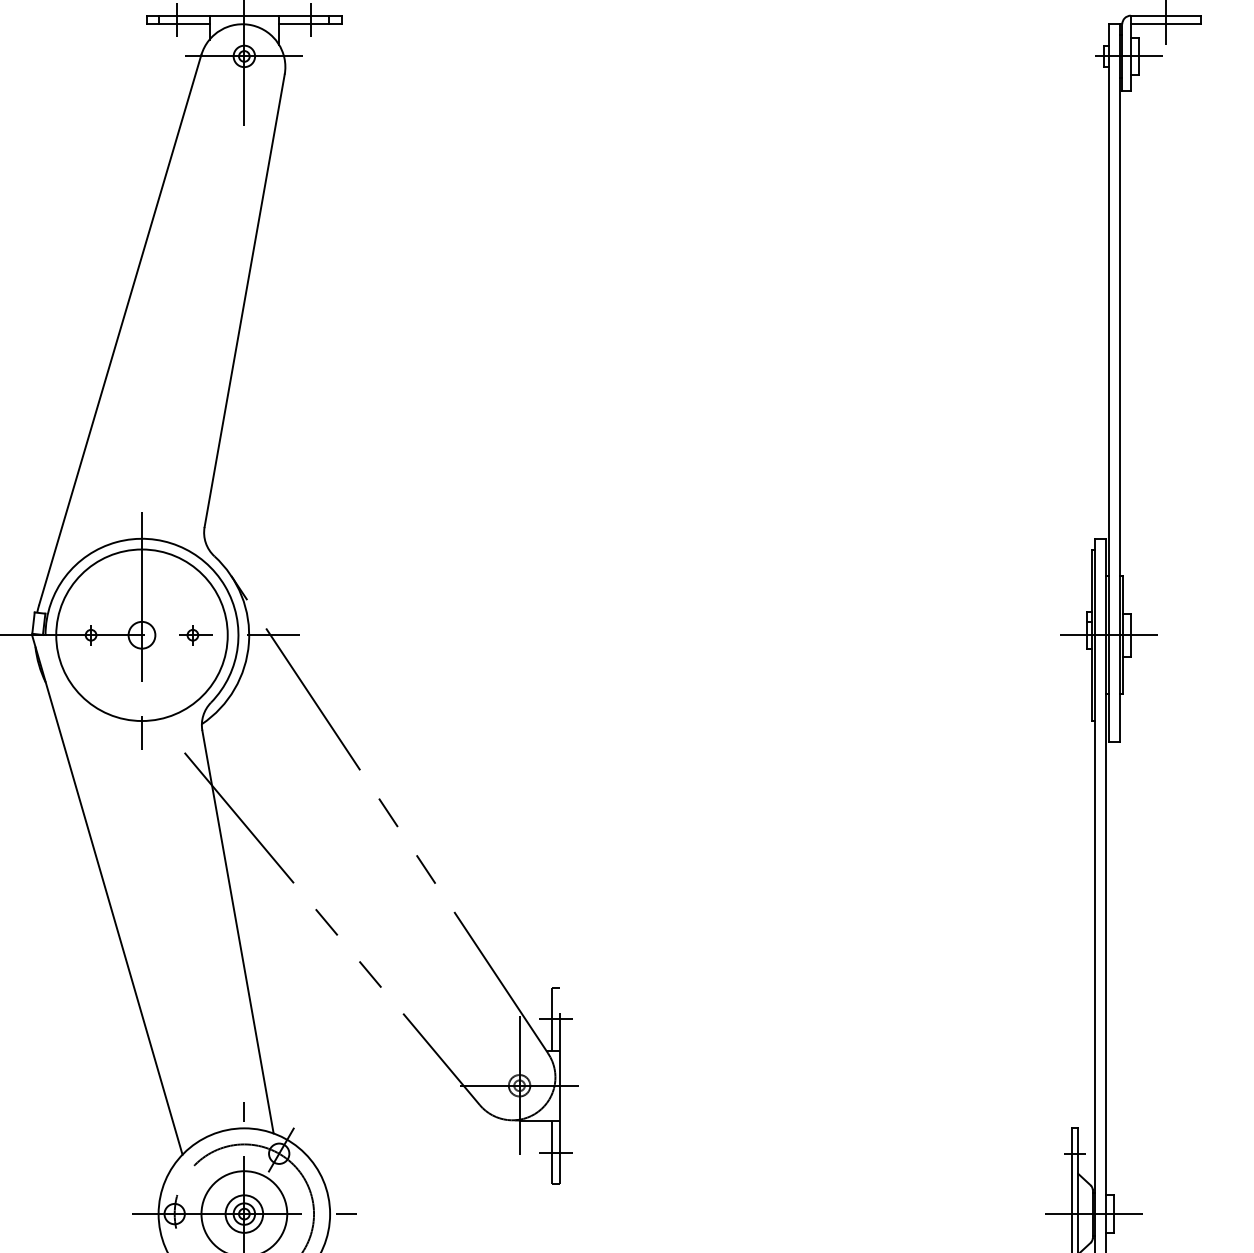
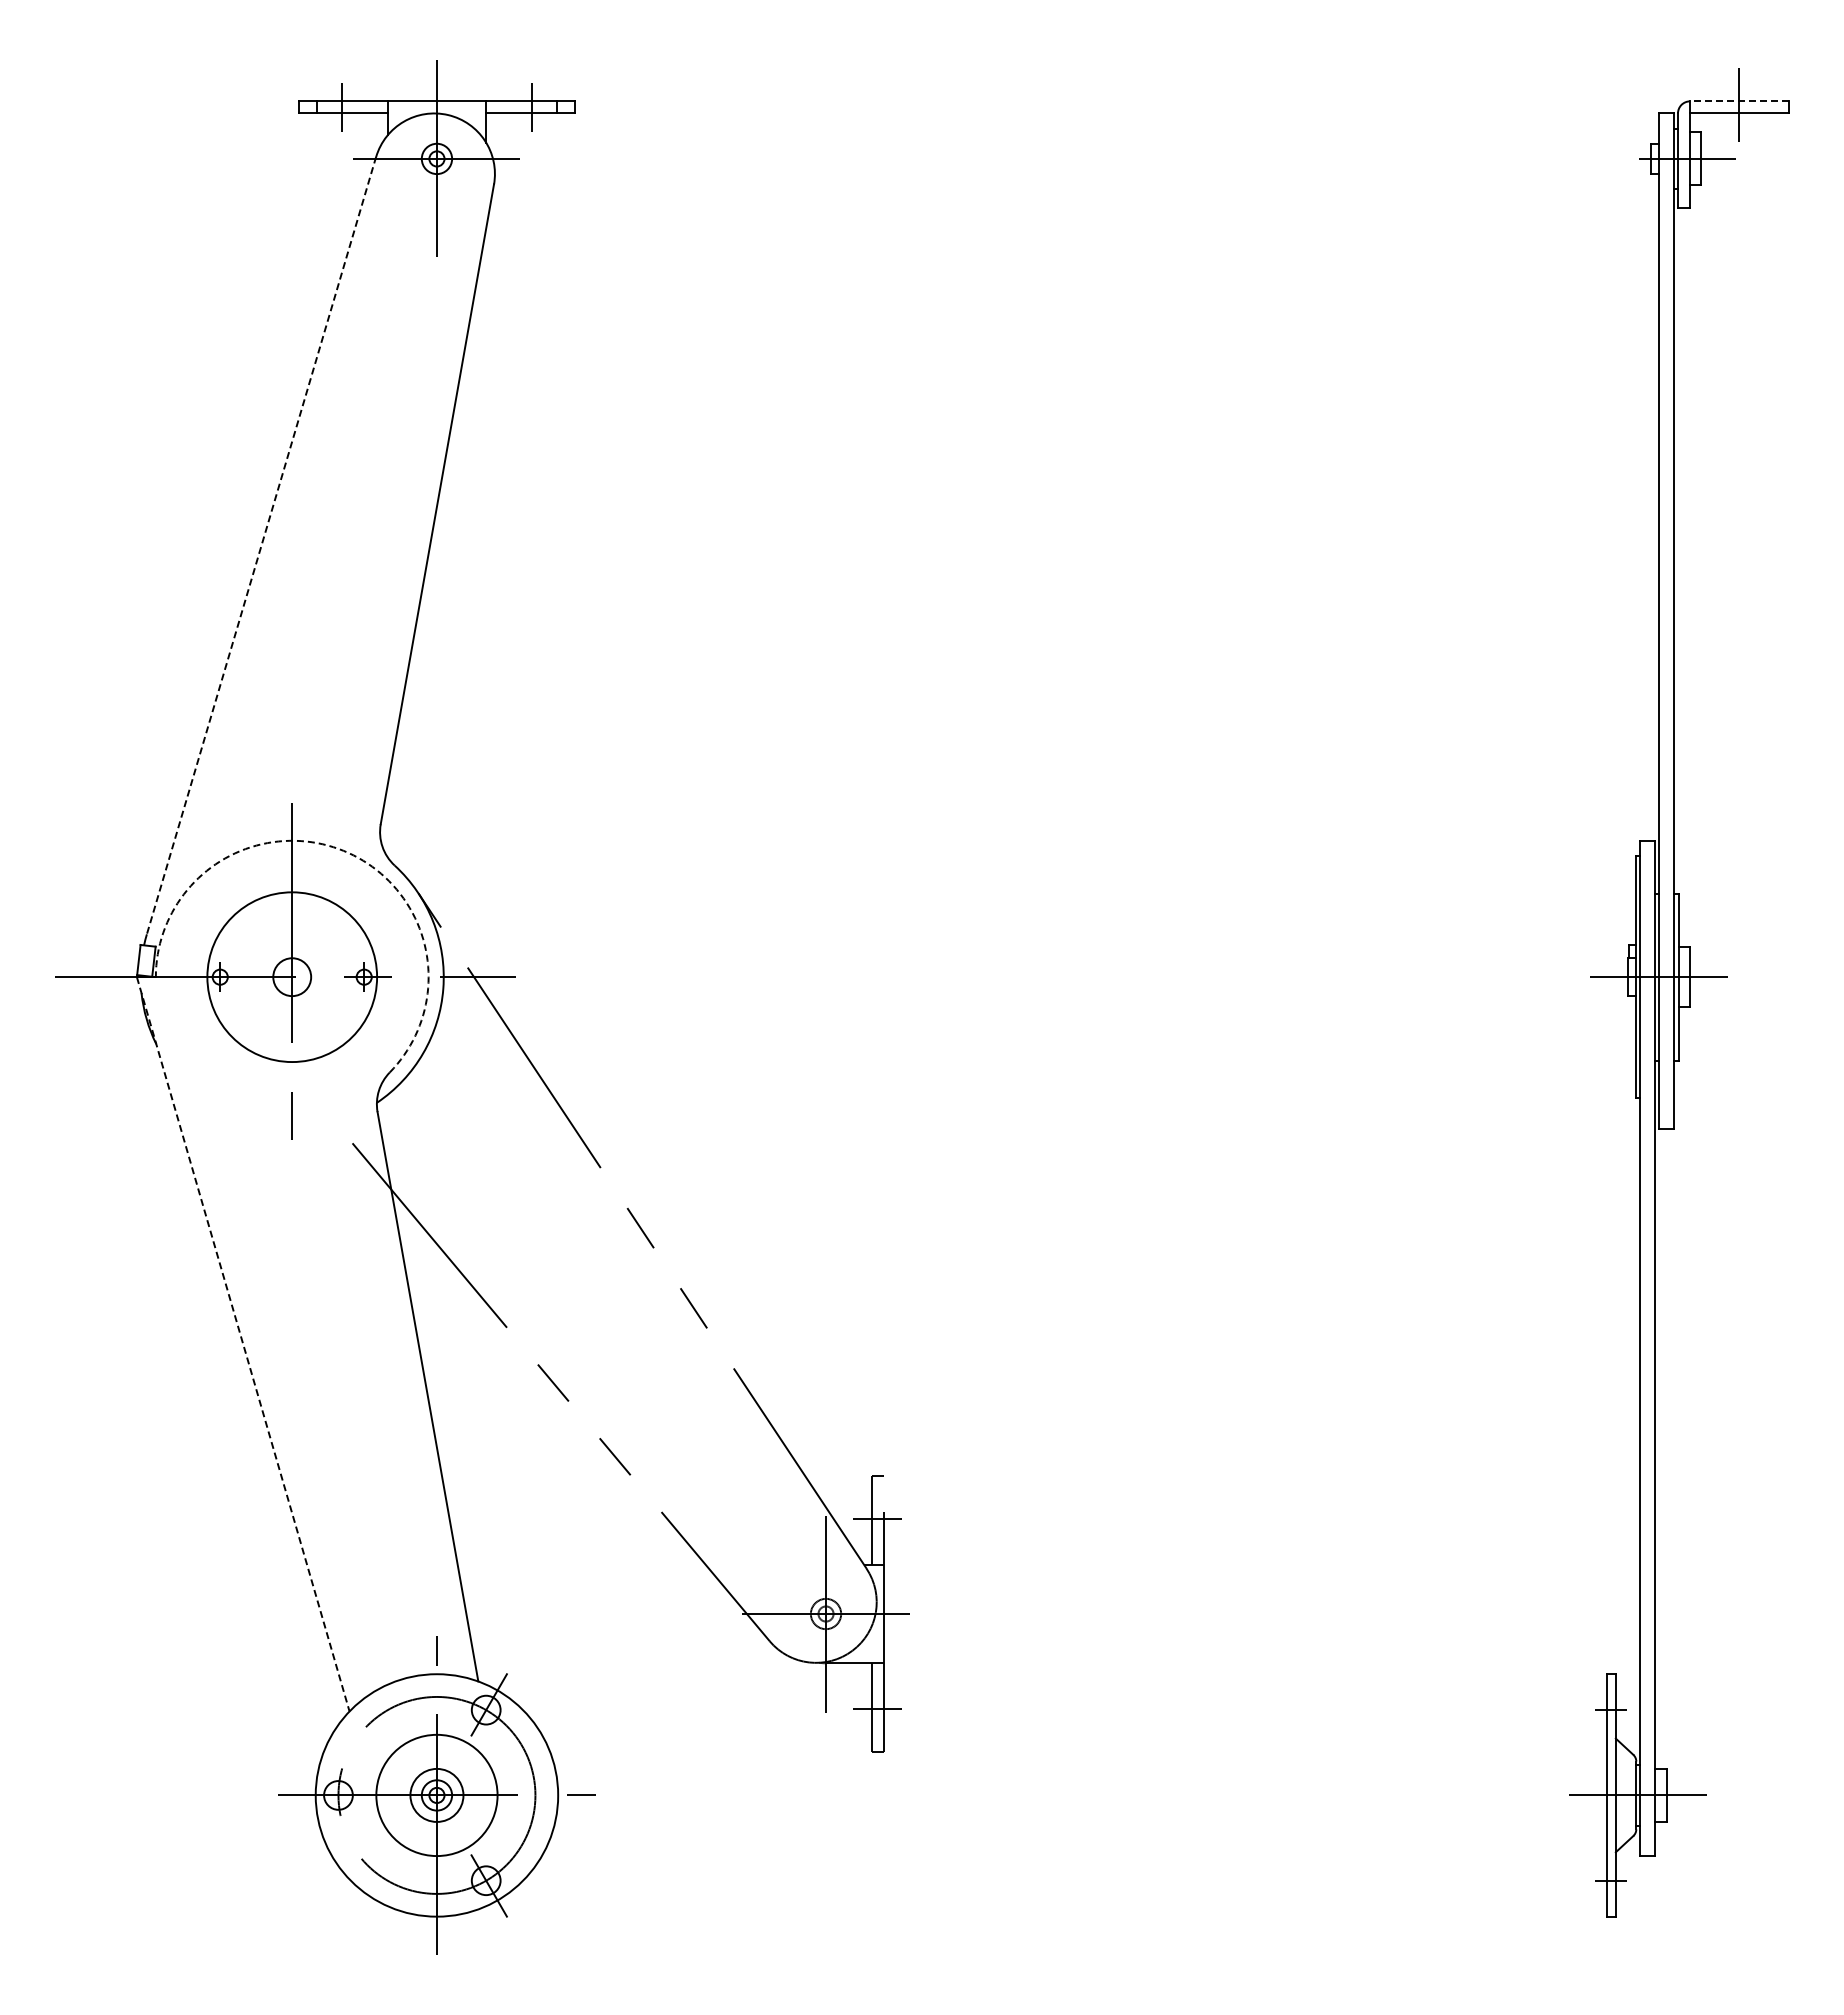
line: (1165, 15) -> (1738, 101), solid -> dashed
line: (120, 330) -> (261, 546), solid -> dashed
arc: (178, 545) -> (343, 850), solid -> dashed
circle: (142, 634) -> (292, 976), size x0.7
line: (107, 895) -> (243, 1344), solid -> dashed

